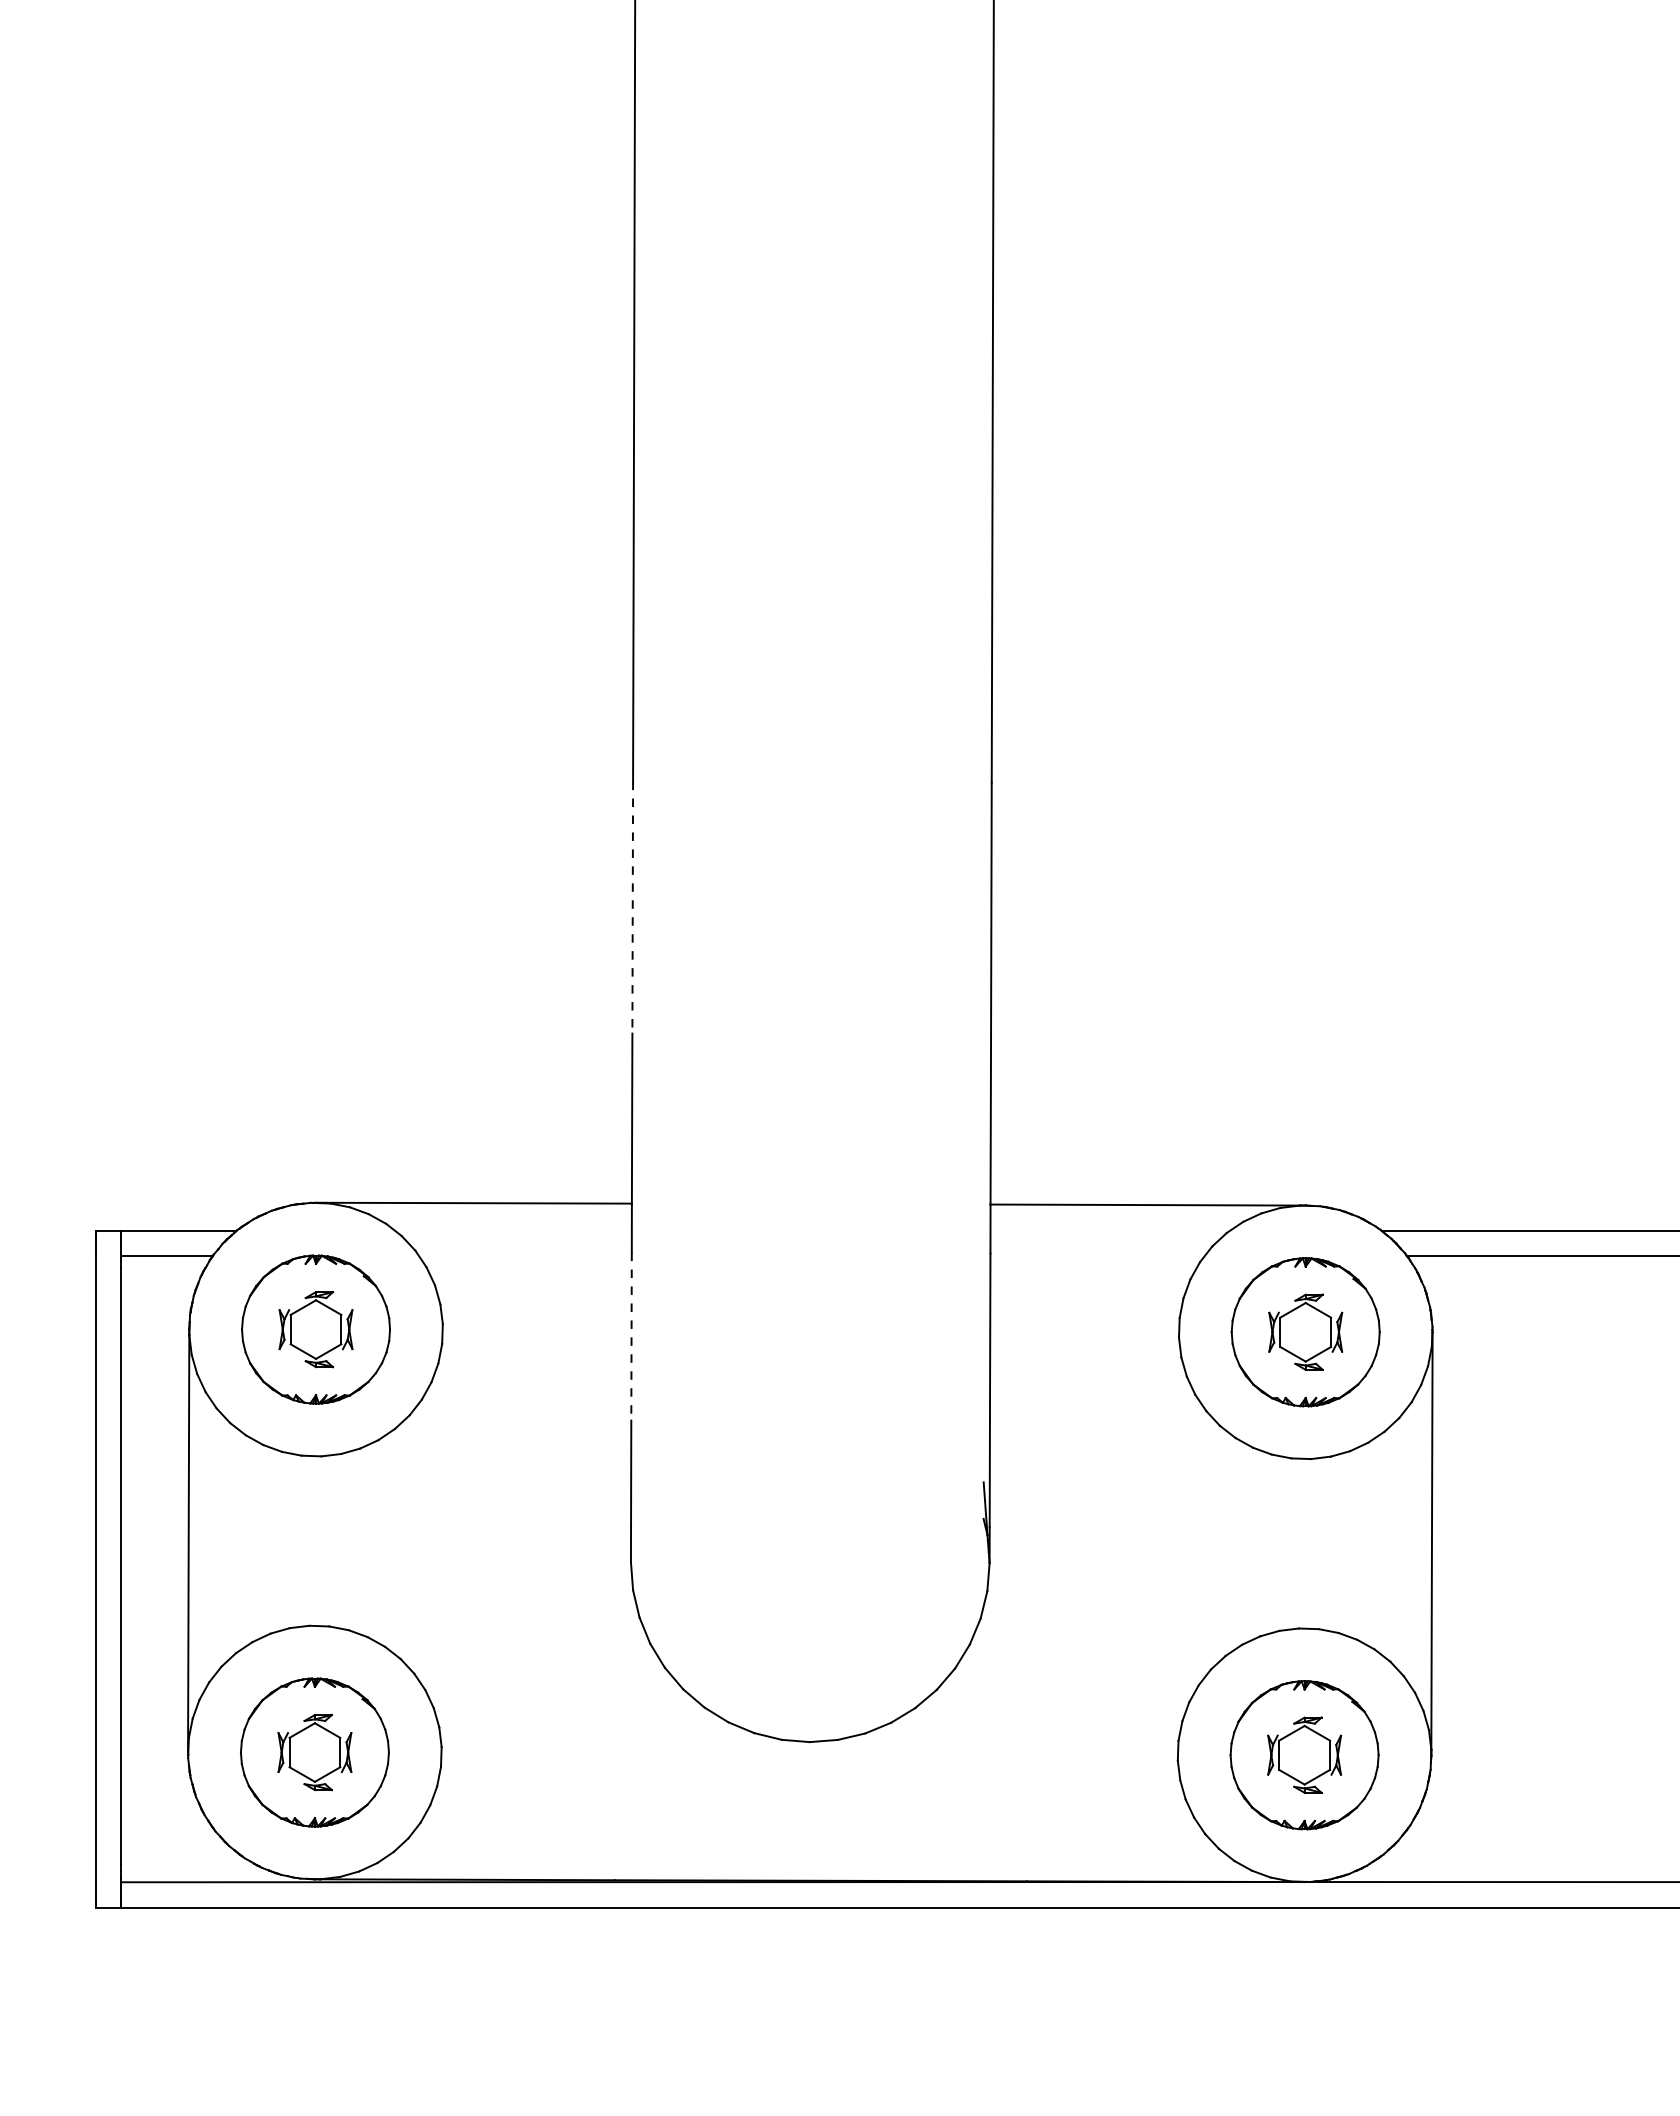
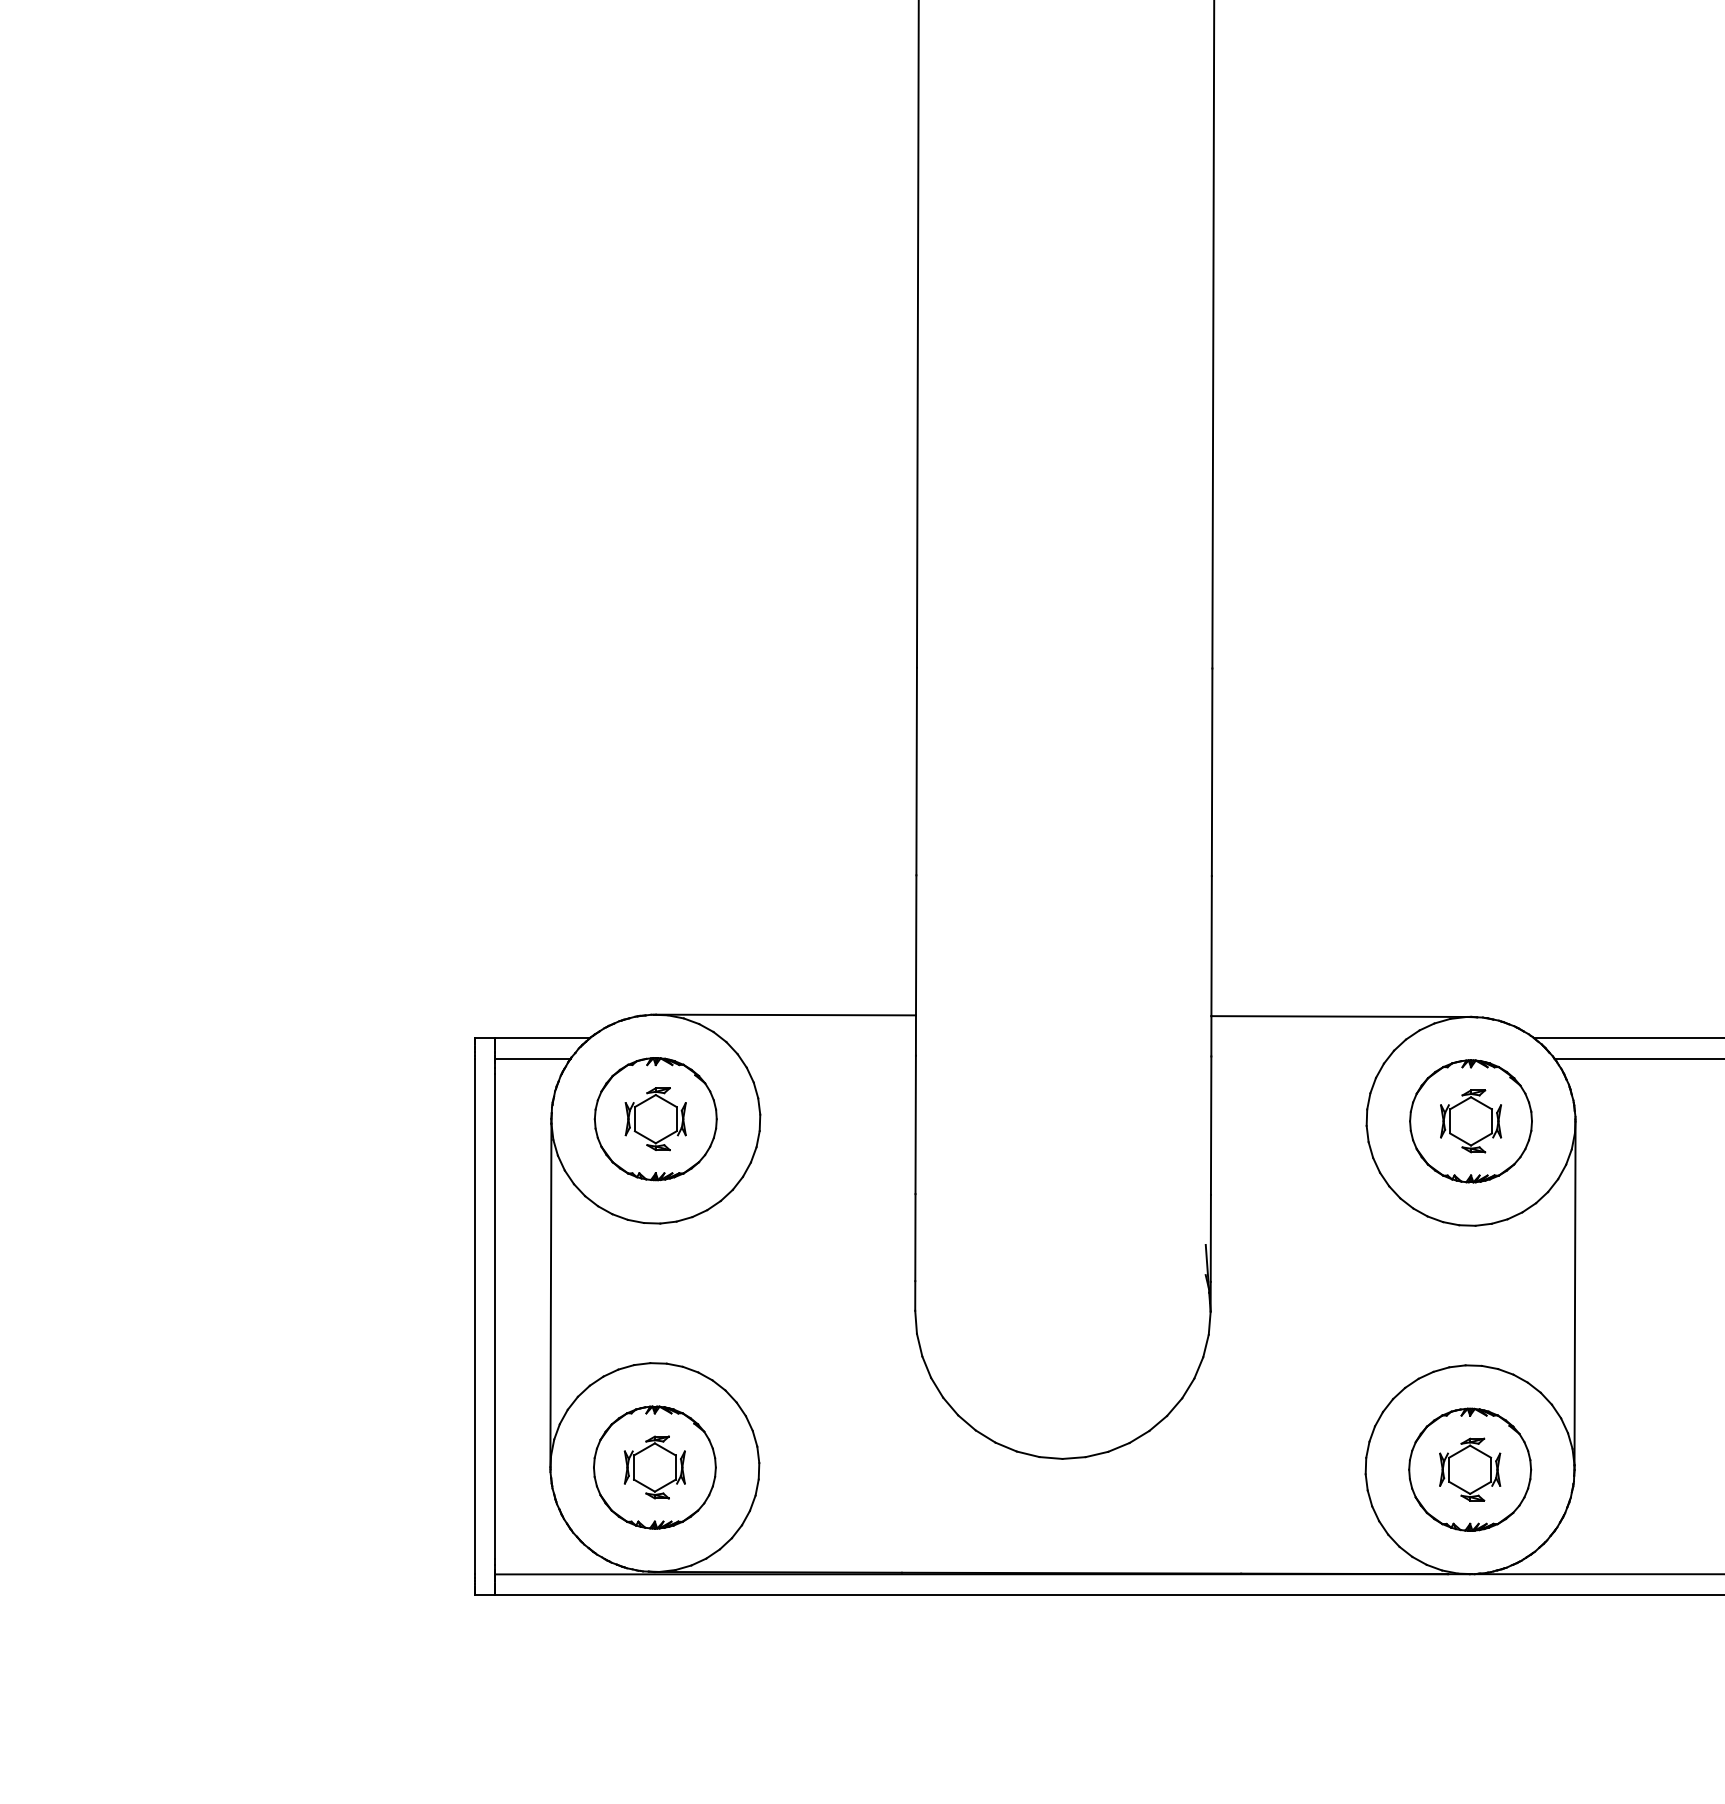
line: (632, 907) -> (916, 771), dashed -> solid
line: (631, 1337) -> (915, 1125), dashed -> solid

